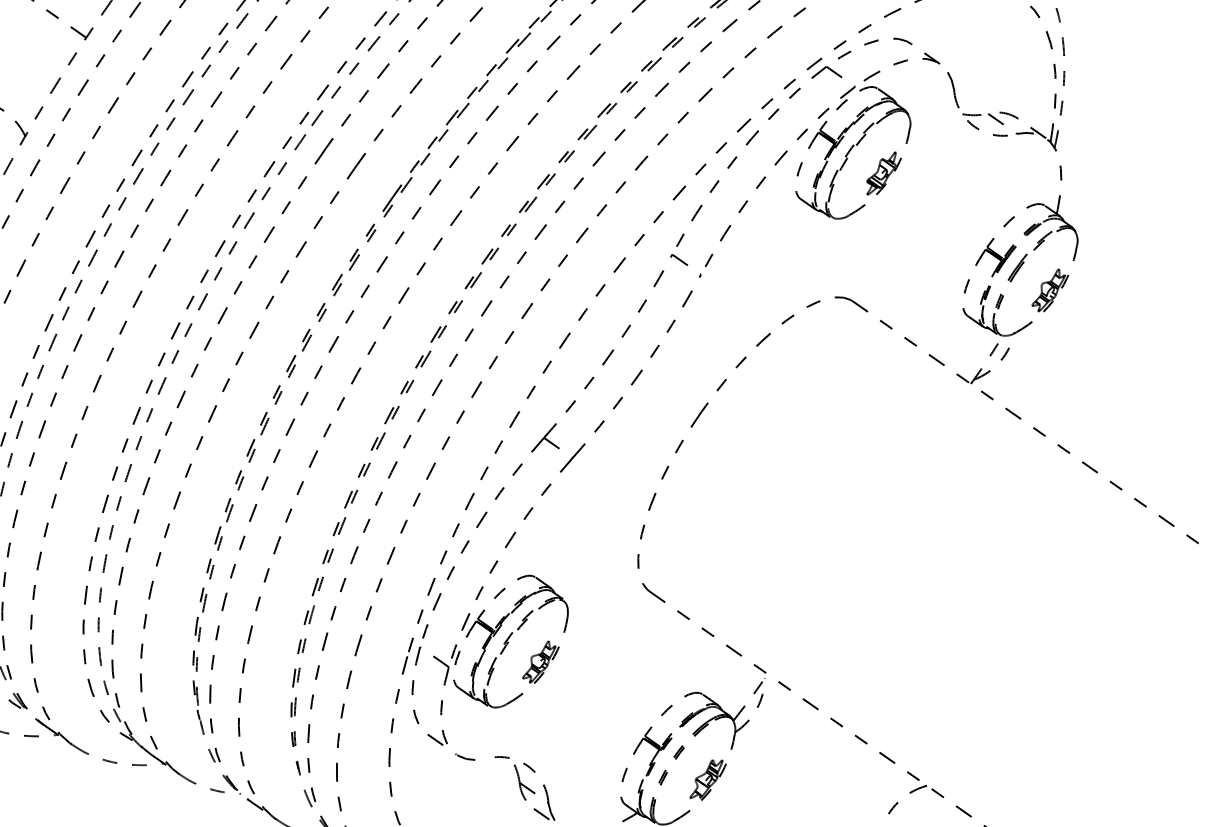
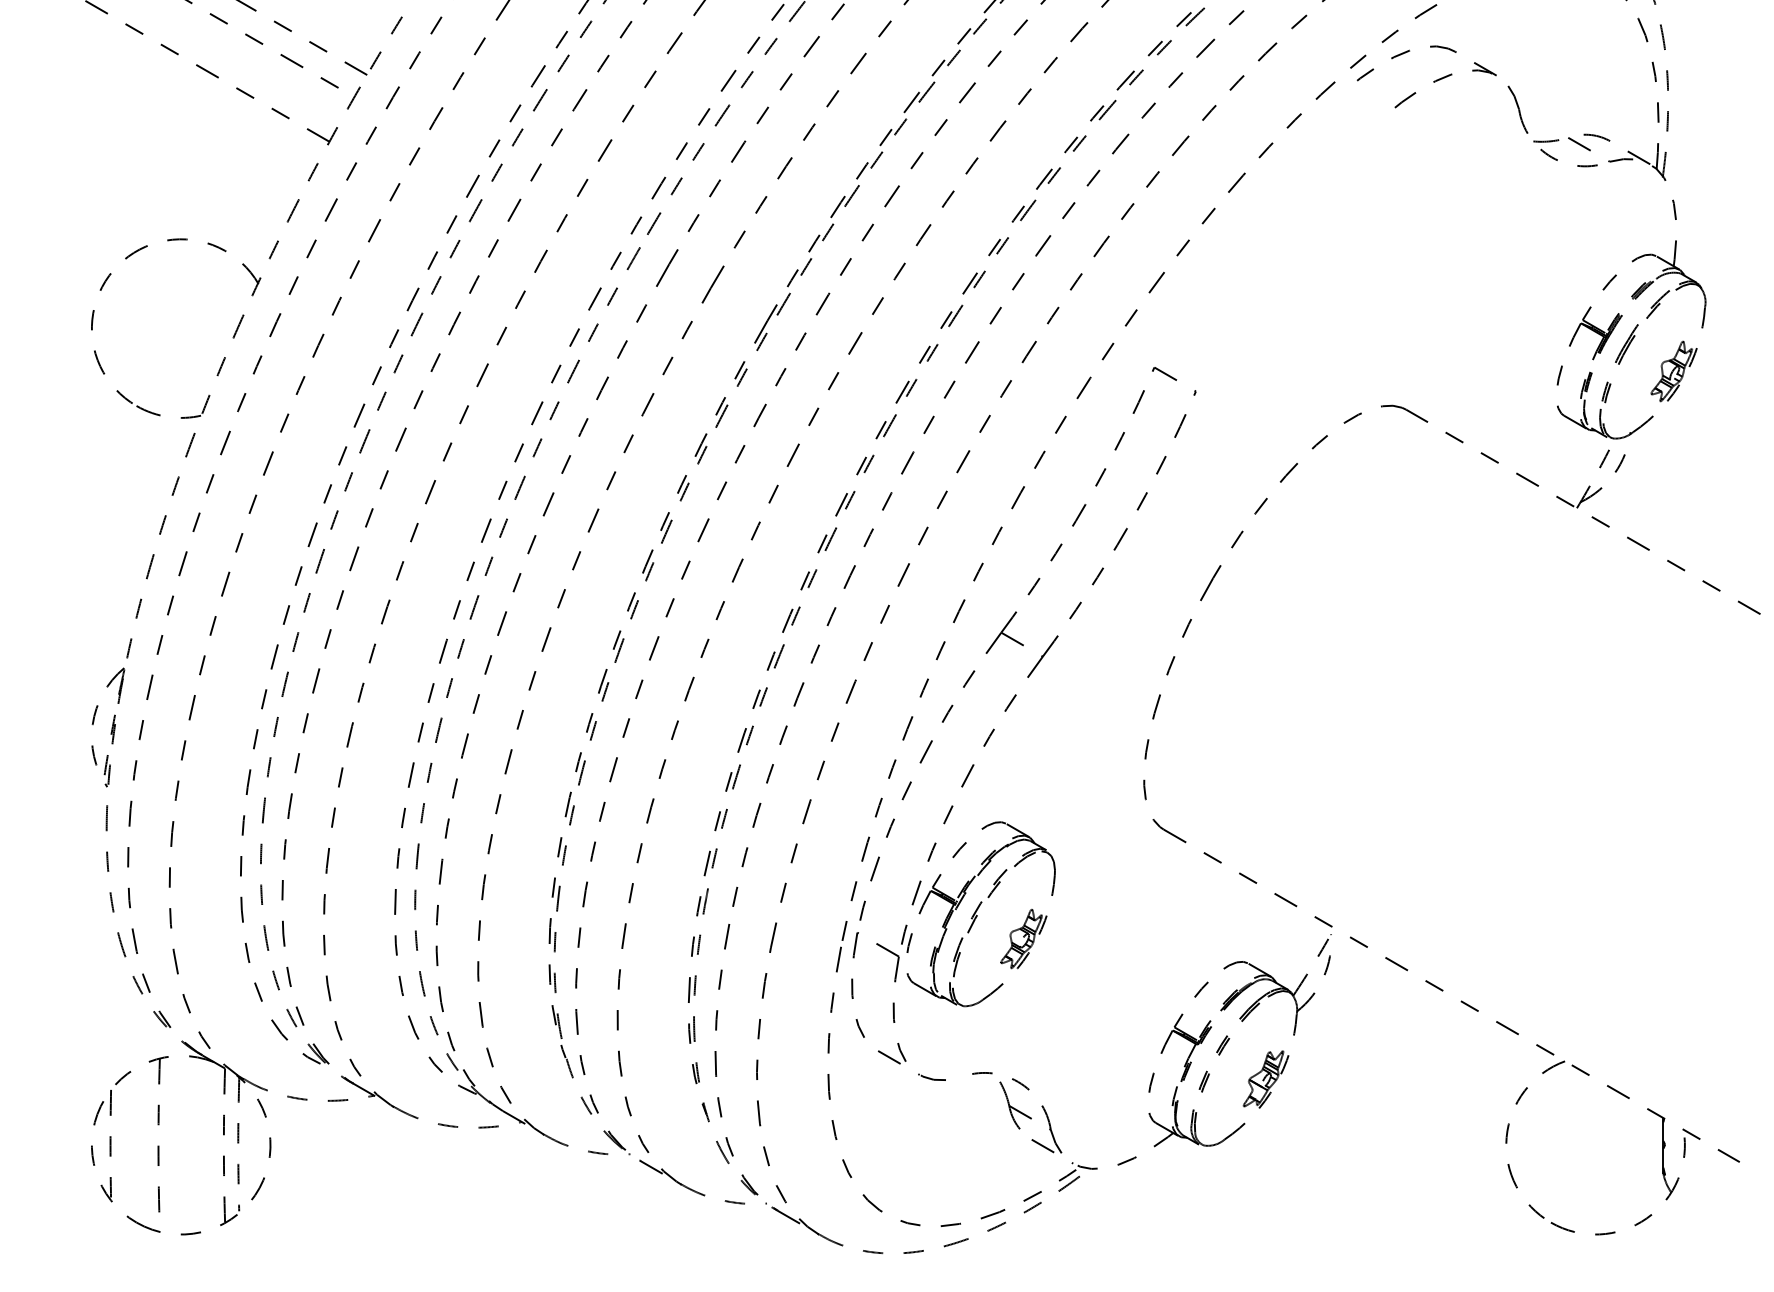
part: (794, 169) -> (1311, 236), removed

